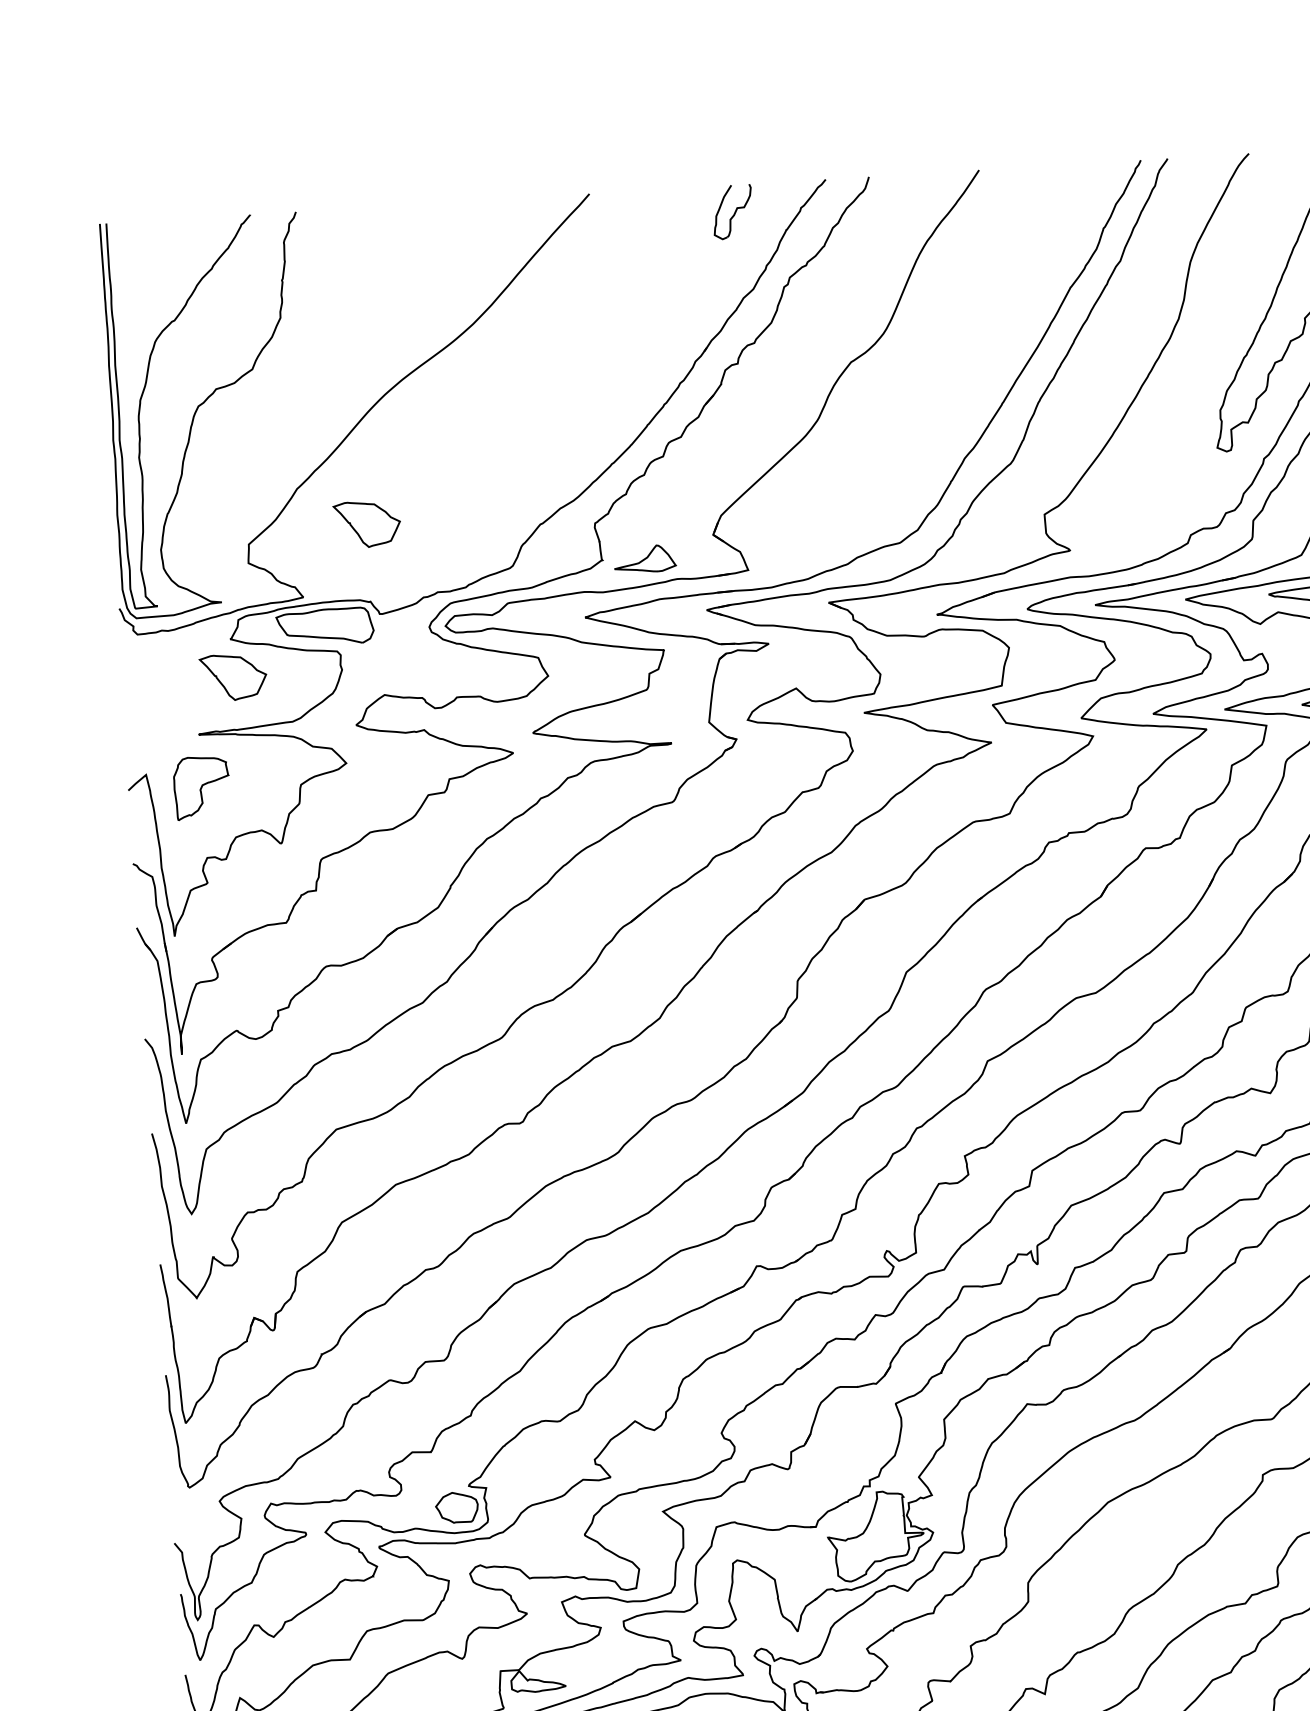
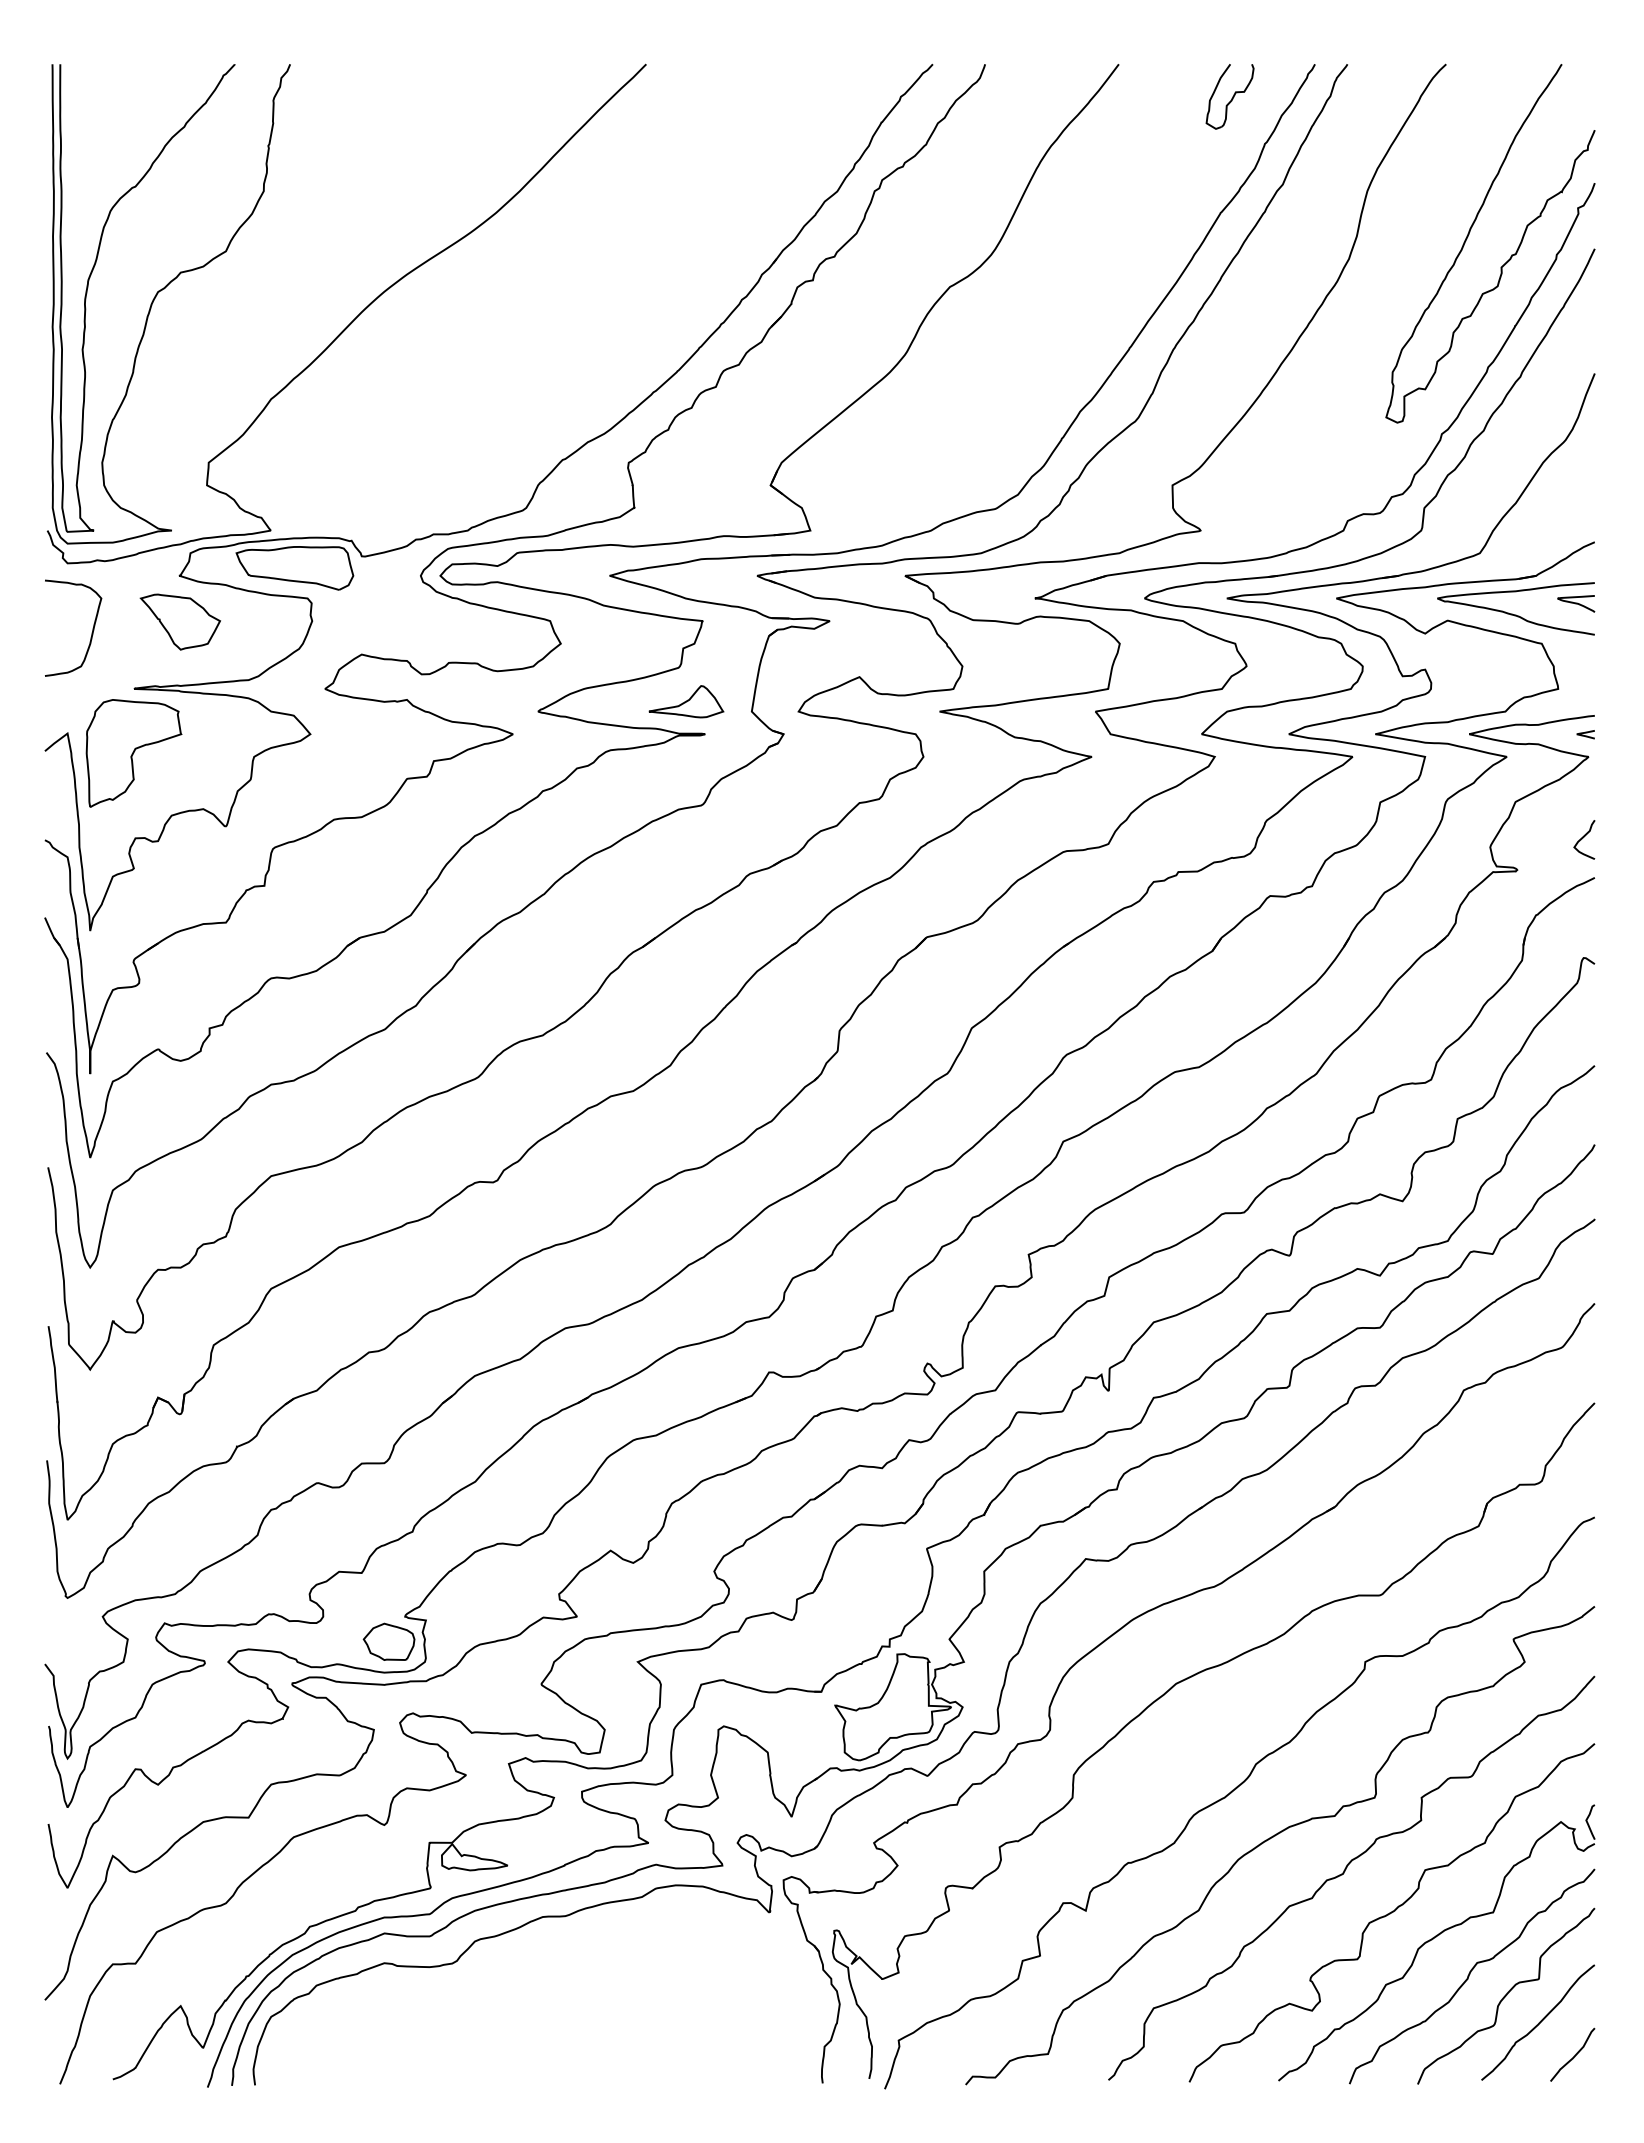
part: (732, 211) -> (1229, 96), moved
part: (366, 523) -> (352, 446), removed
part: (645, 558) -> (686, 701), moved
curve: (160, 690) -> (91, 632), added
part: (201, 788) -> (133, 753), size x1.43

